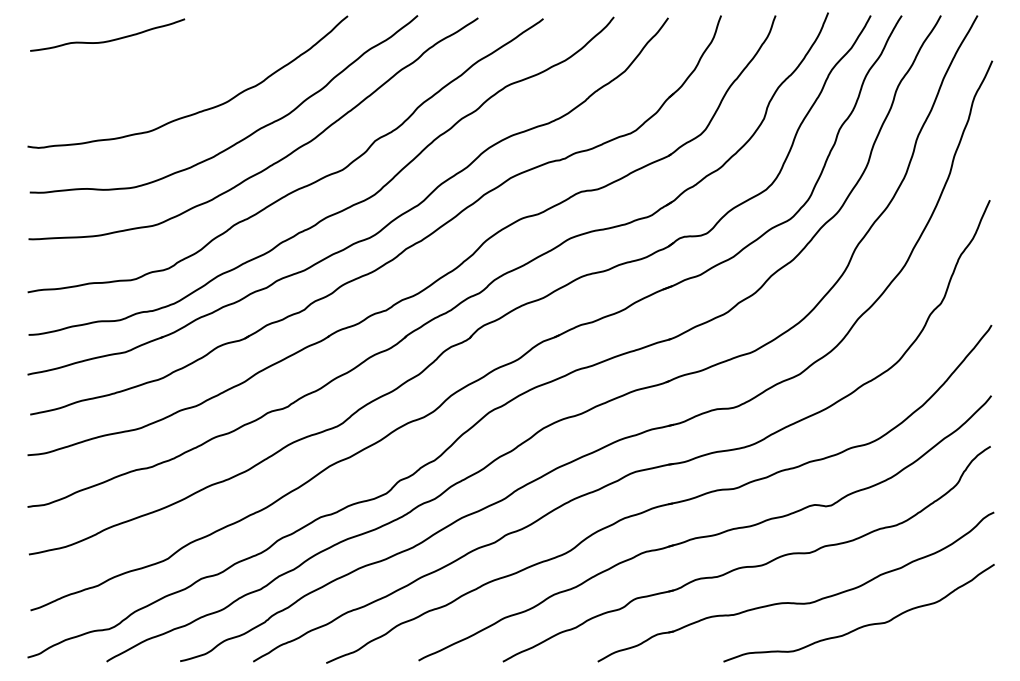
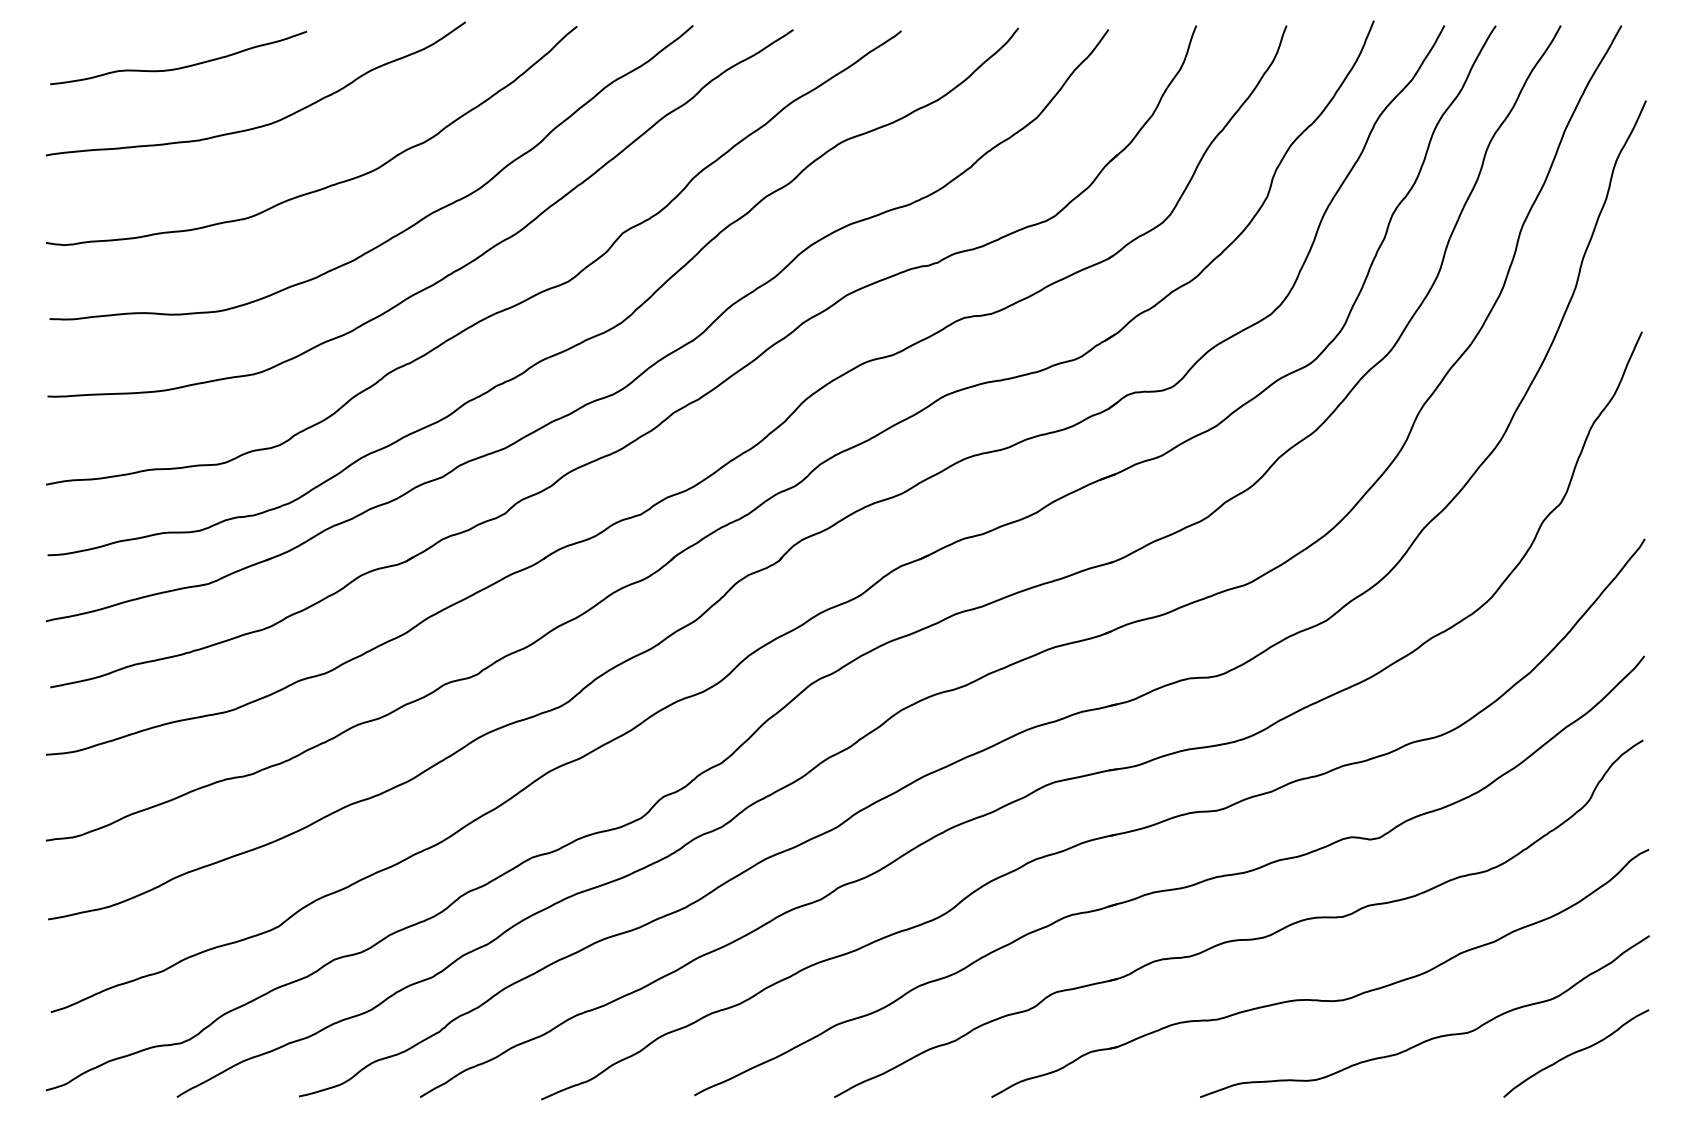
curve: (160, 74) -> (266, 123), added
curve: (950, 635) -> (1576, 1053), added

